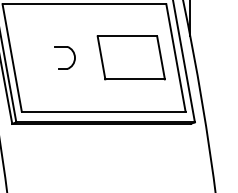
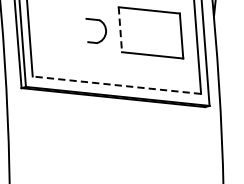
part: (71, 51) -> (103, 25), moved
line: (101, 57) -> (120, 29), solid -> dashed
line: (103, 111) -> (116, 85), solid -> dashed

